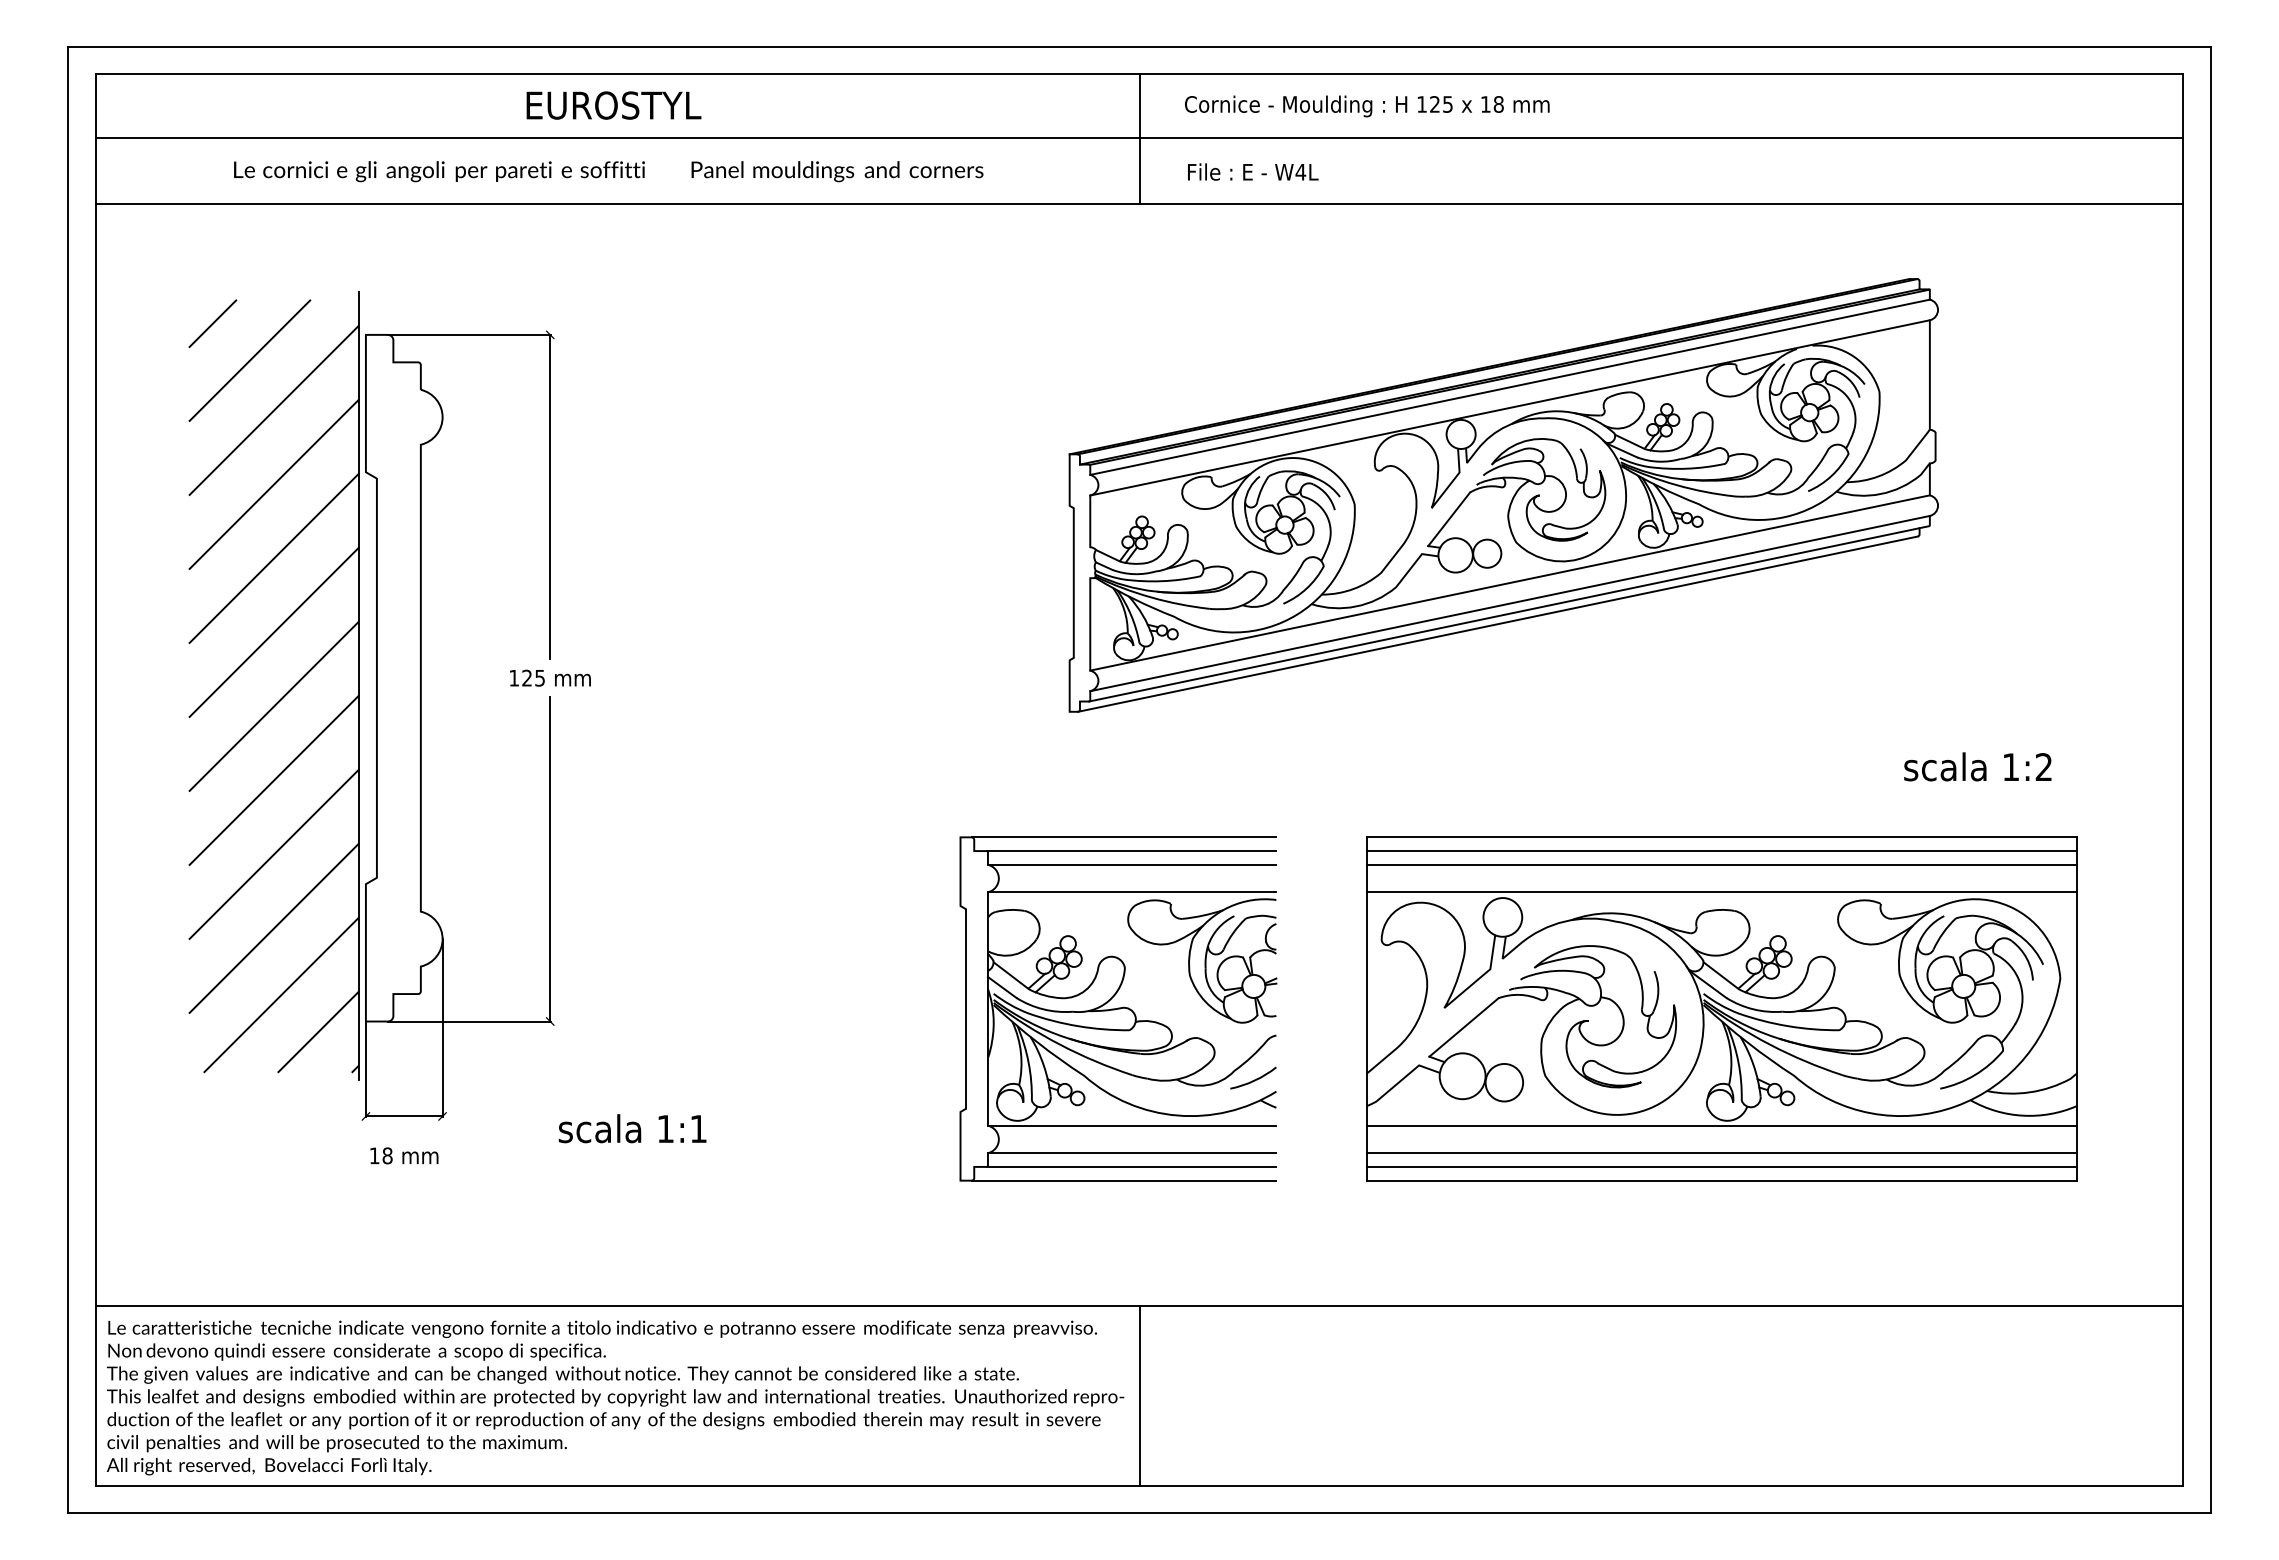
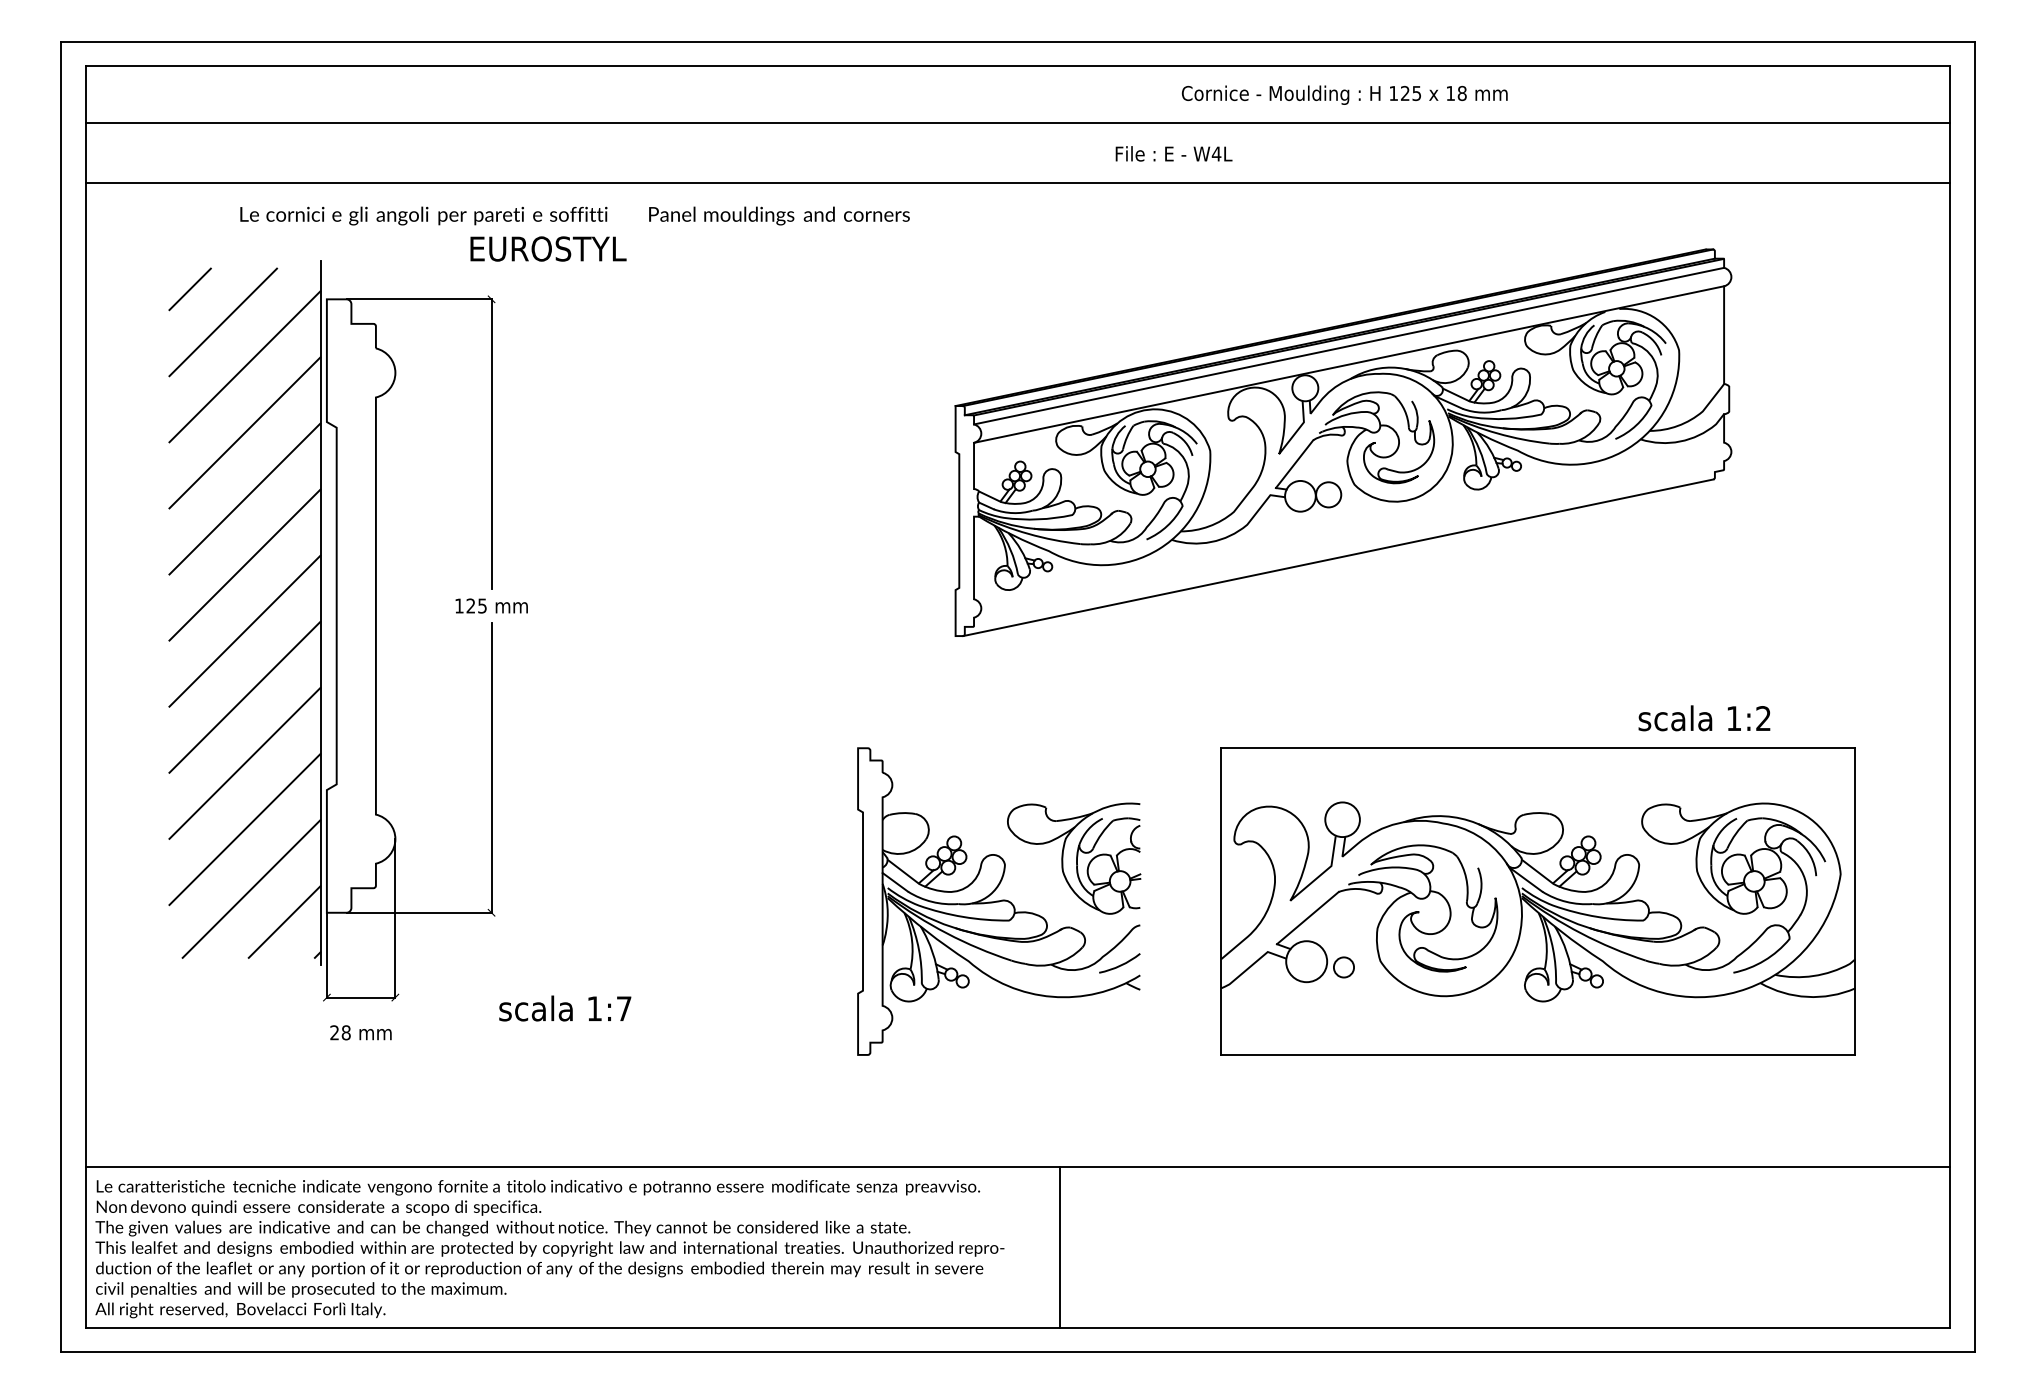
text: (613, 105) -> (548, 248), moved
text: (1367, 106) -> (1344, 95), moved
line: (1139, 139) -> (1018, 124), removed
text: (608, 171) -> (574, 215), moved
text: (1253, 171) -> (1174, 153), moved
line: (1509, 582) -> (1348, 520), removed
line: (1509, 603) -> (1348, 539), removed
line: (1504, 614) -> (1344, 549), removed
text: (1977, 766) -> (1704, 717), moved
line: (1123, 837) -> (1003, 748), removed
line: (1131, 851) -> (1010, 760), removed
line: (1721, 851) -> (1537, 760), removed
line: (1131, 864) -> (1010, 772), removed
line: (1721, 864) -> (1537, 772), removed
line: (1131, 892) -> (1010, 797), removed
line: (1721, 892) -> (1537, 797), removed
circle: (1504, 1082) -> (1344, 967), size x0.6
line: (1132, 1125) -> (1011, 1005), removed
line: (1721, 1125) -> (1537, 1005), removed
text: (698, 1128) -> (624, 1008), 1:1 -> 1:7
line: (1131, 1153) -> (1010, 1030), removed
line: (1721, 1153) -> (1537, 1030), removed
text: (374, 1155) -> (334, 1032), 18 -> 28
line: (1131, 1166) -> (1010, 1042), removed
line: (1721, 1166) -> (1537, 1042), removed
line: (1123, 1180) -> (1003, 1054), removed
line: (1139, 1395) -> (1059, 1246), moved

